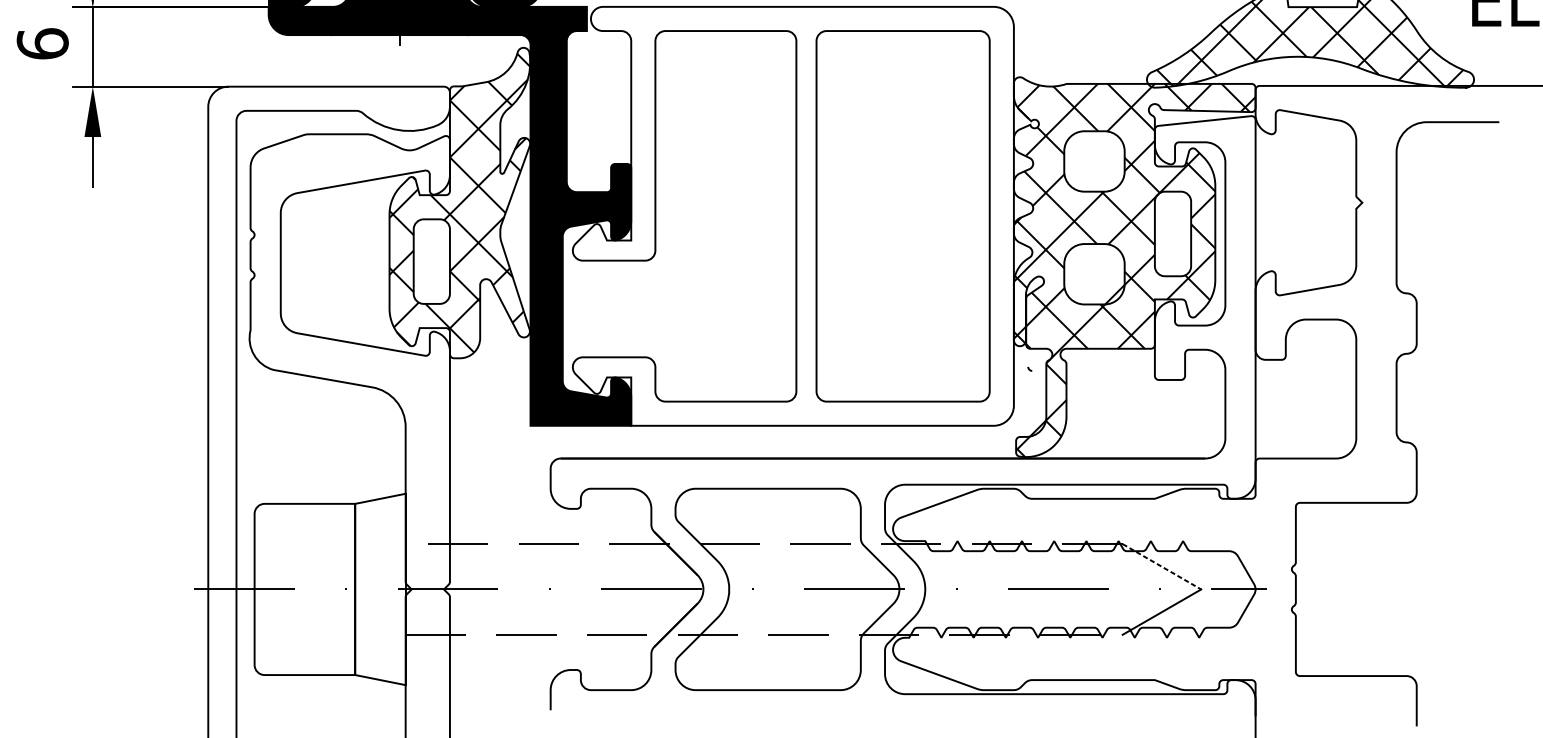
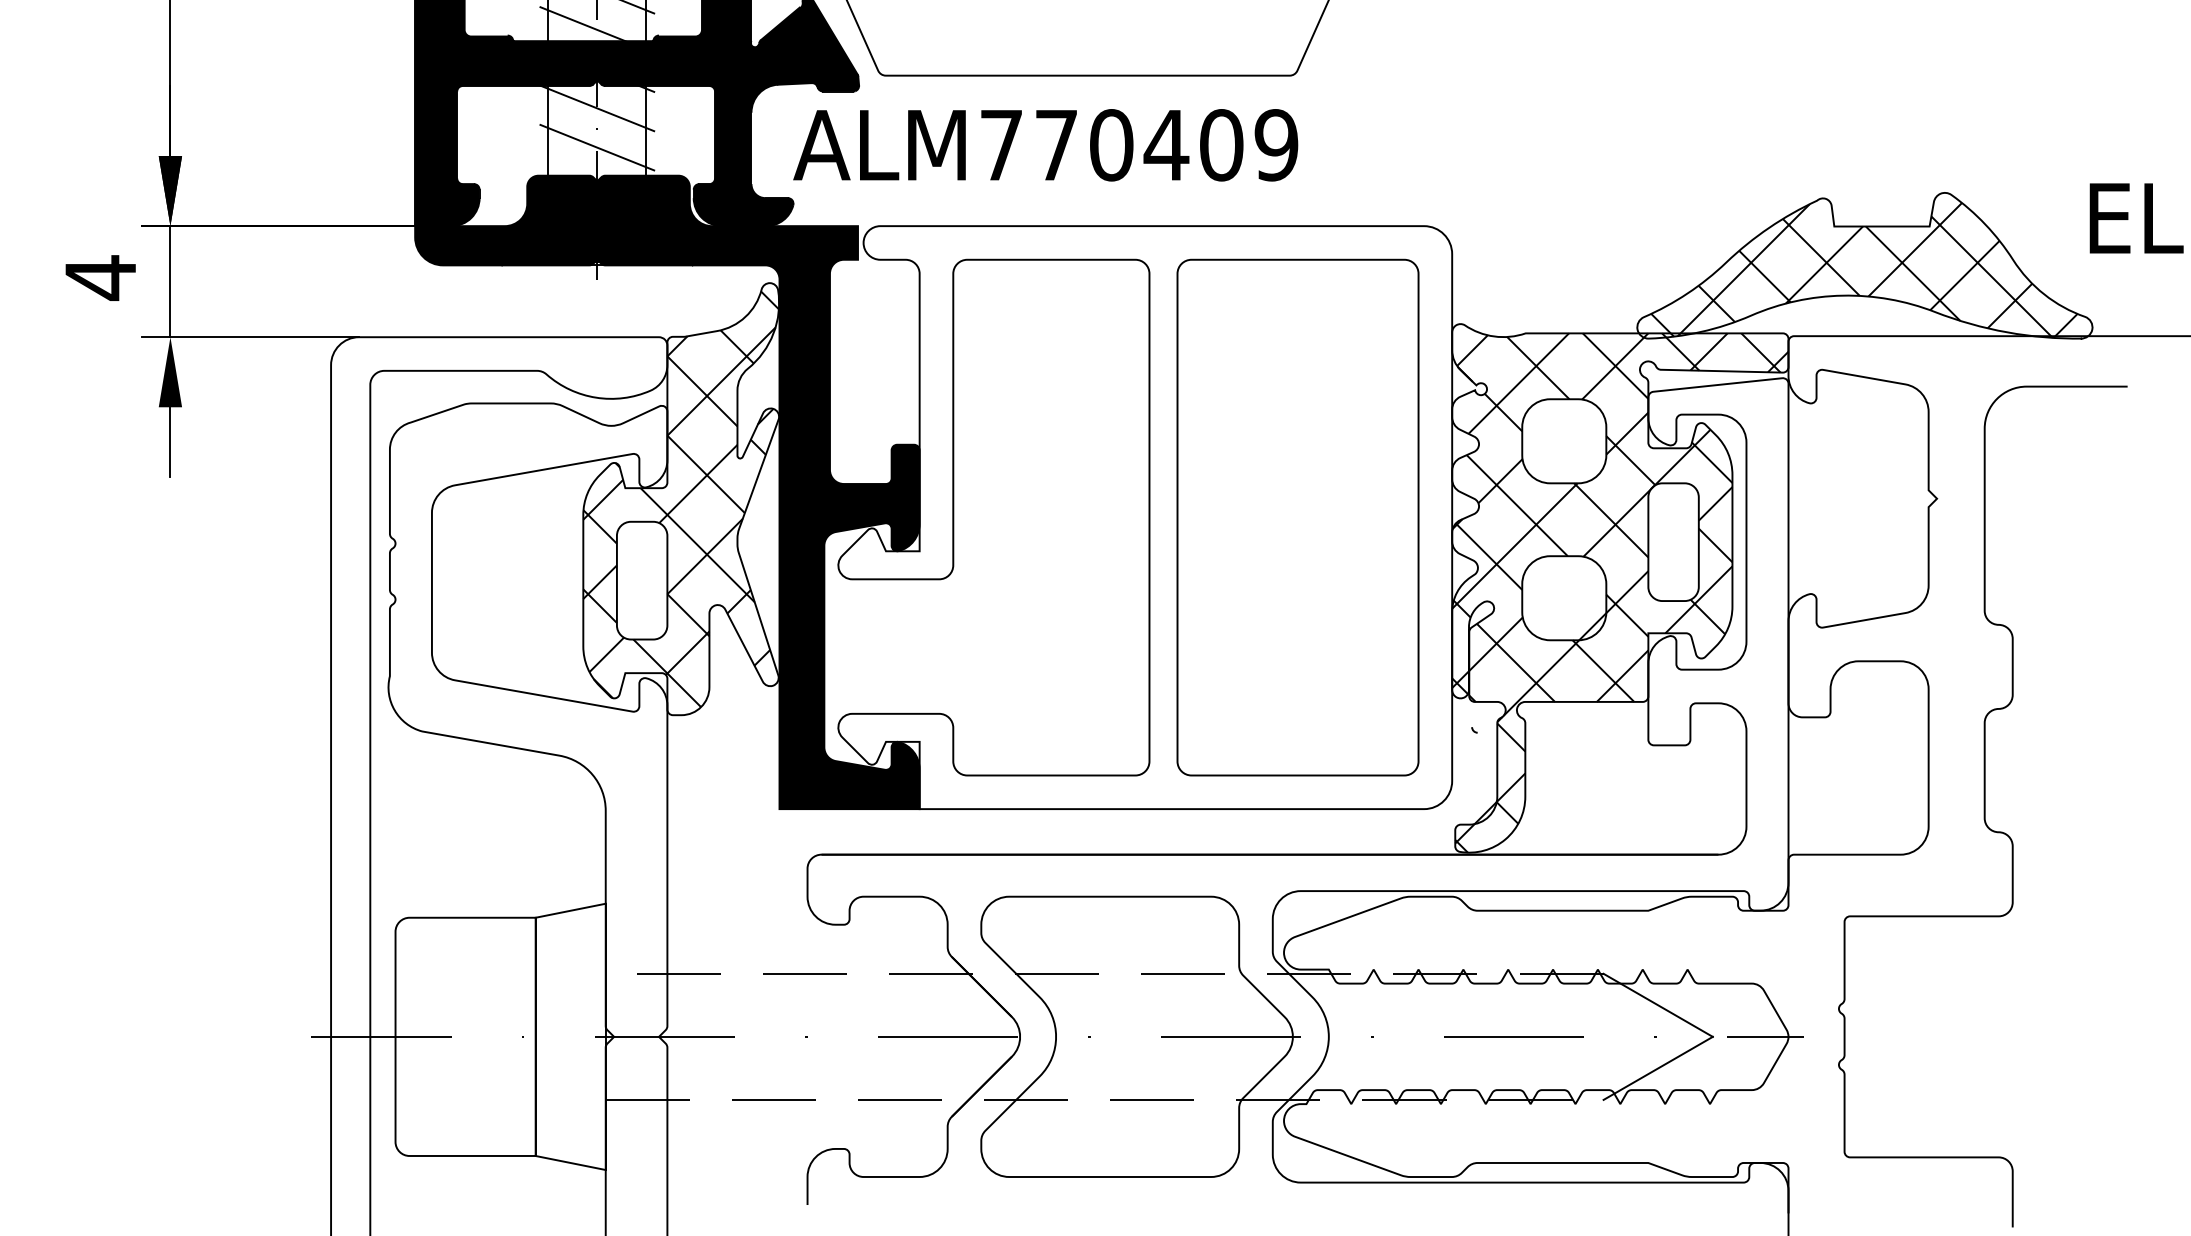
text: (42, 43) -> (100, 277), 6 -> 4
line: (1162, 566) -> (1658, 1005), dashed -> solid

